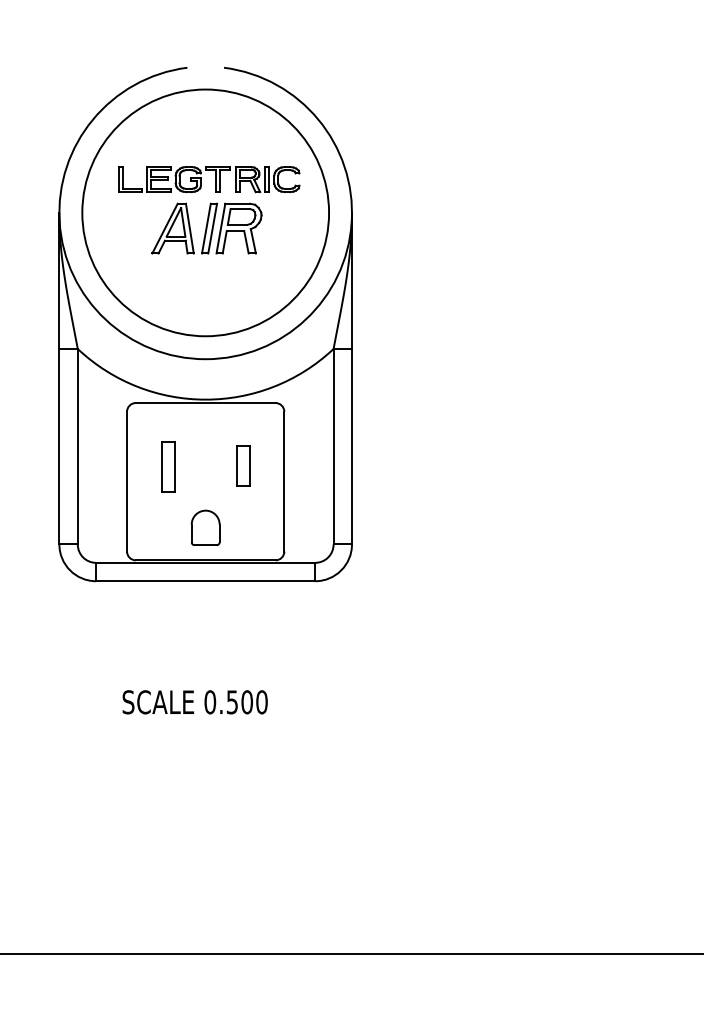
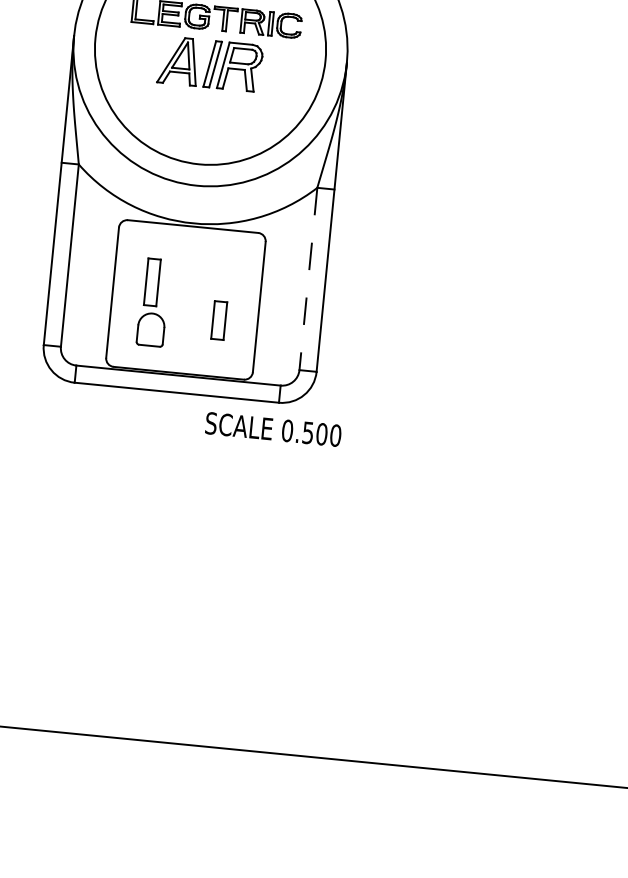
line: (333, 446) -> (308, 278), solid -> dashed
part: (243, 465) -> (219, 319), moved
part: (205, 527) -> (150, 329), moved
text: (194, 702) -> (272, 429), moved

